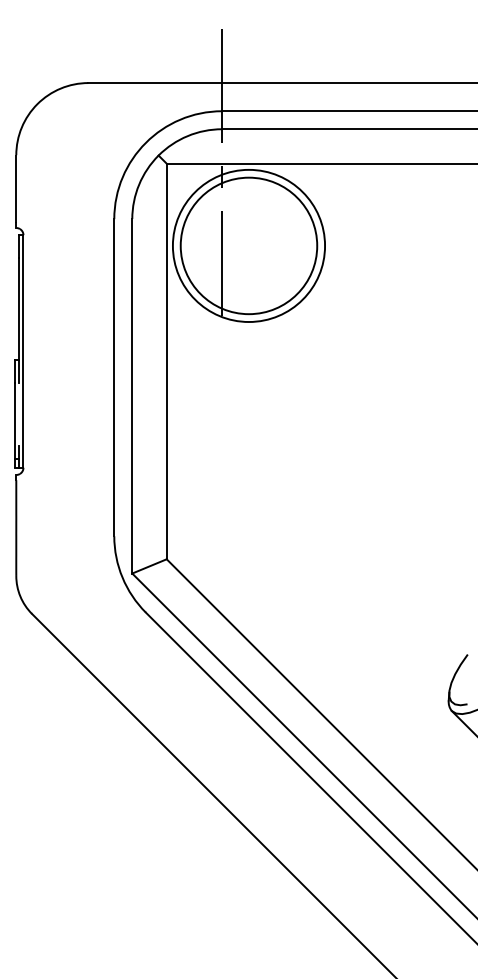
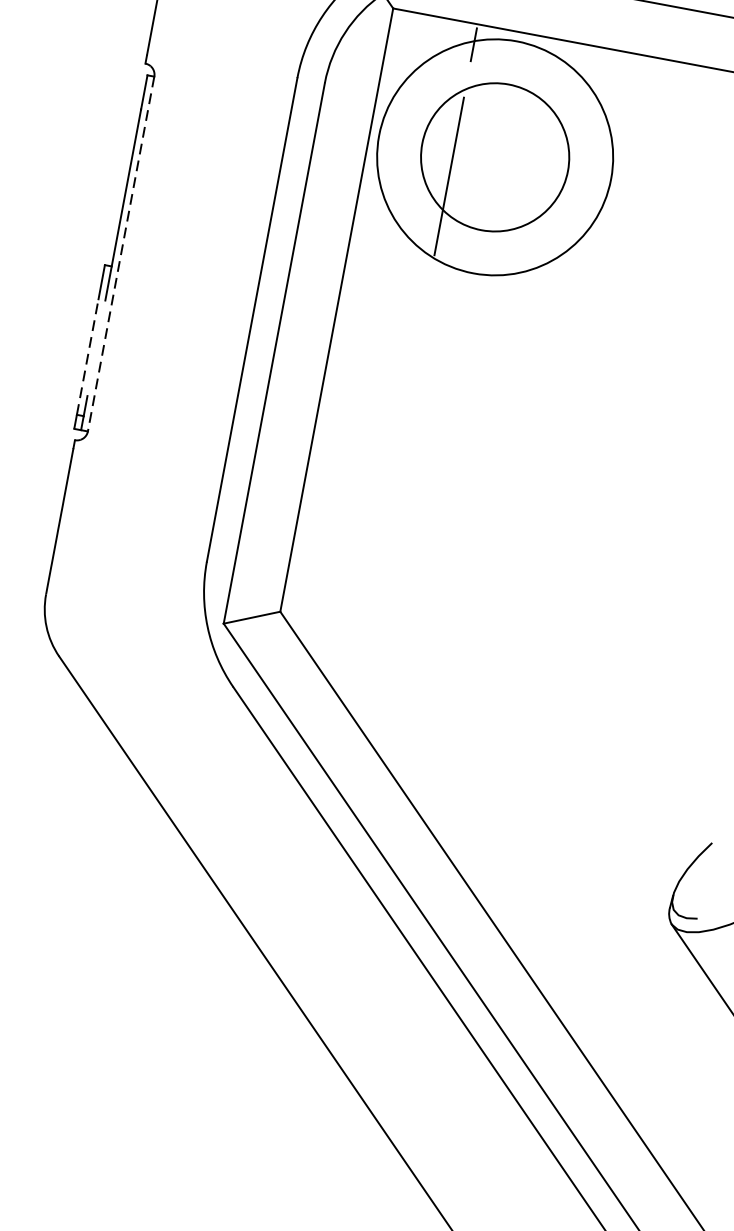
circle: (248, 245) -> (494, 156), size x0.7
line: (23, 352) -> (120, 255), solid -> dashed
line: (14, 420) -> (87, 356), solid -> dashed

